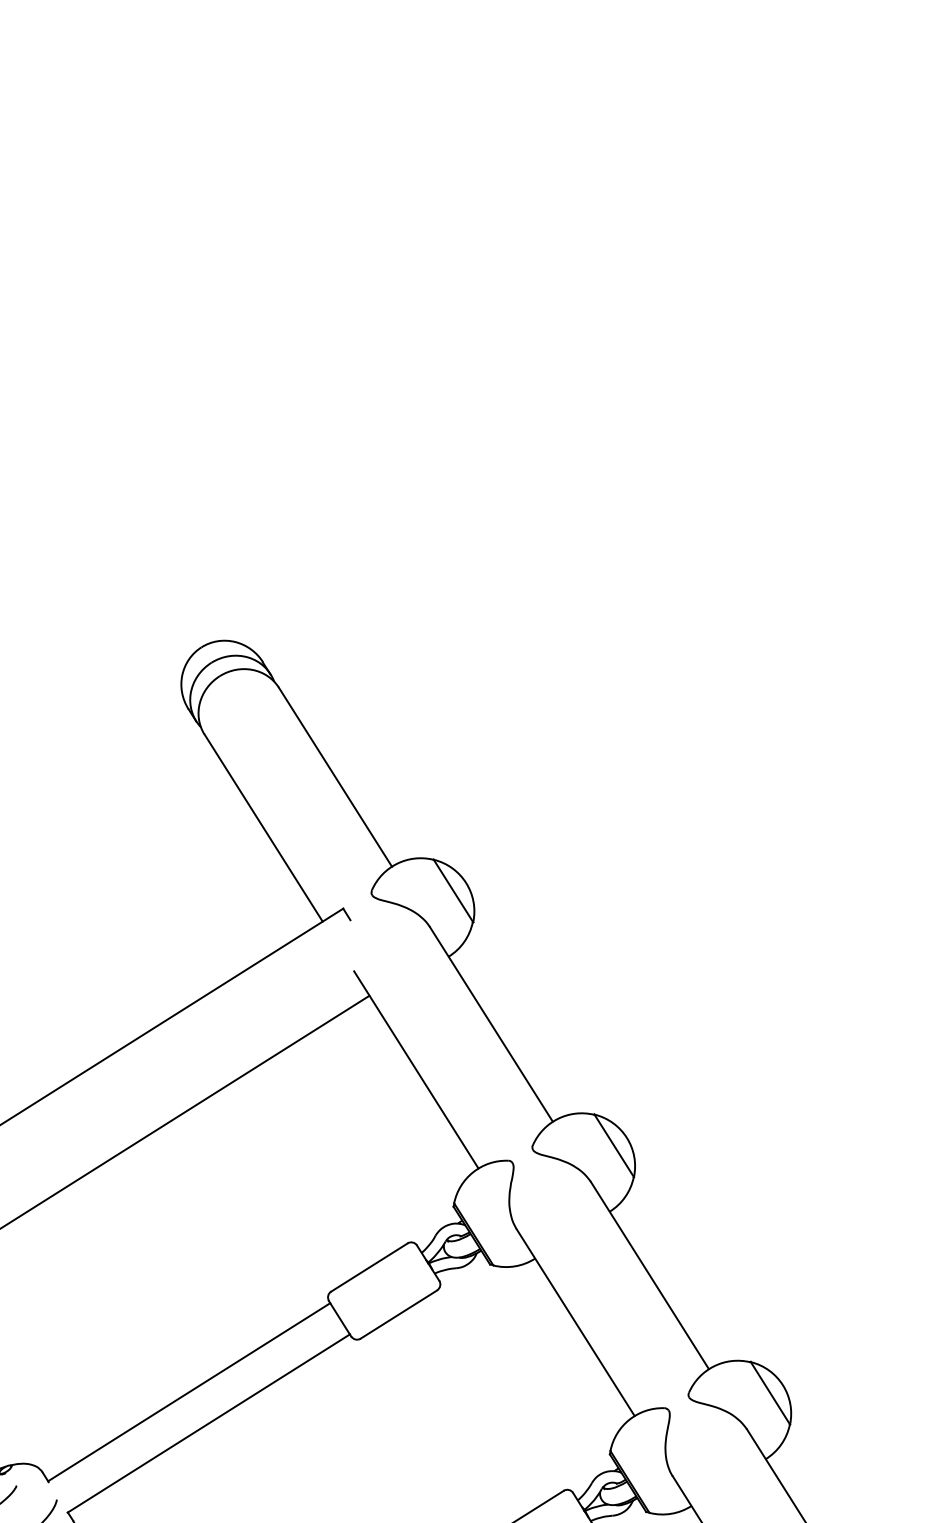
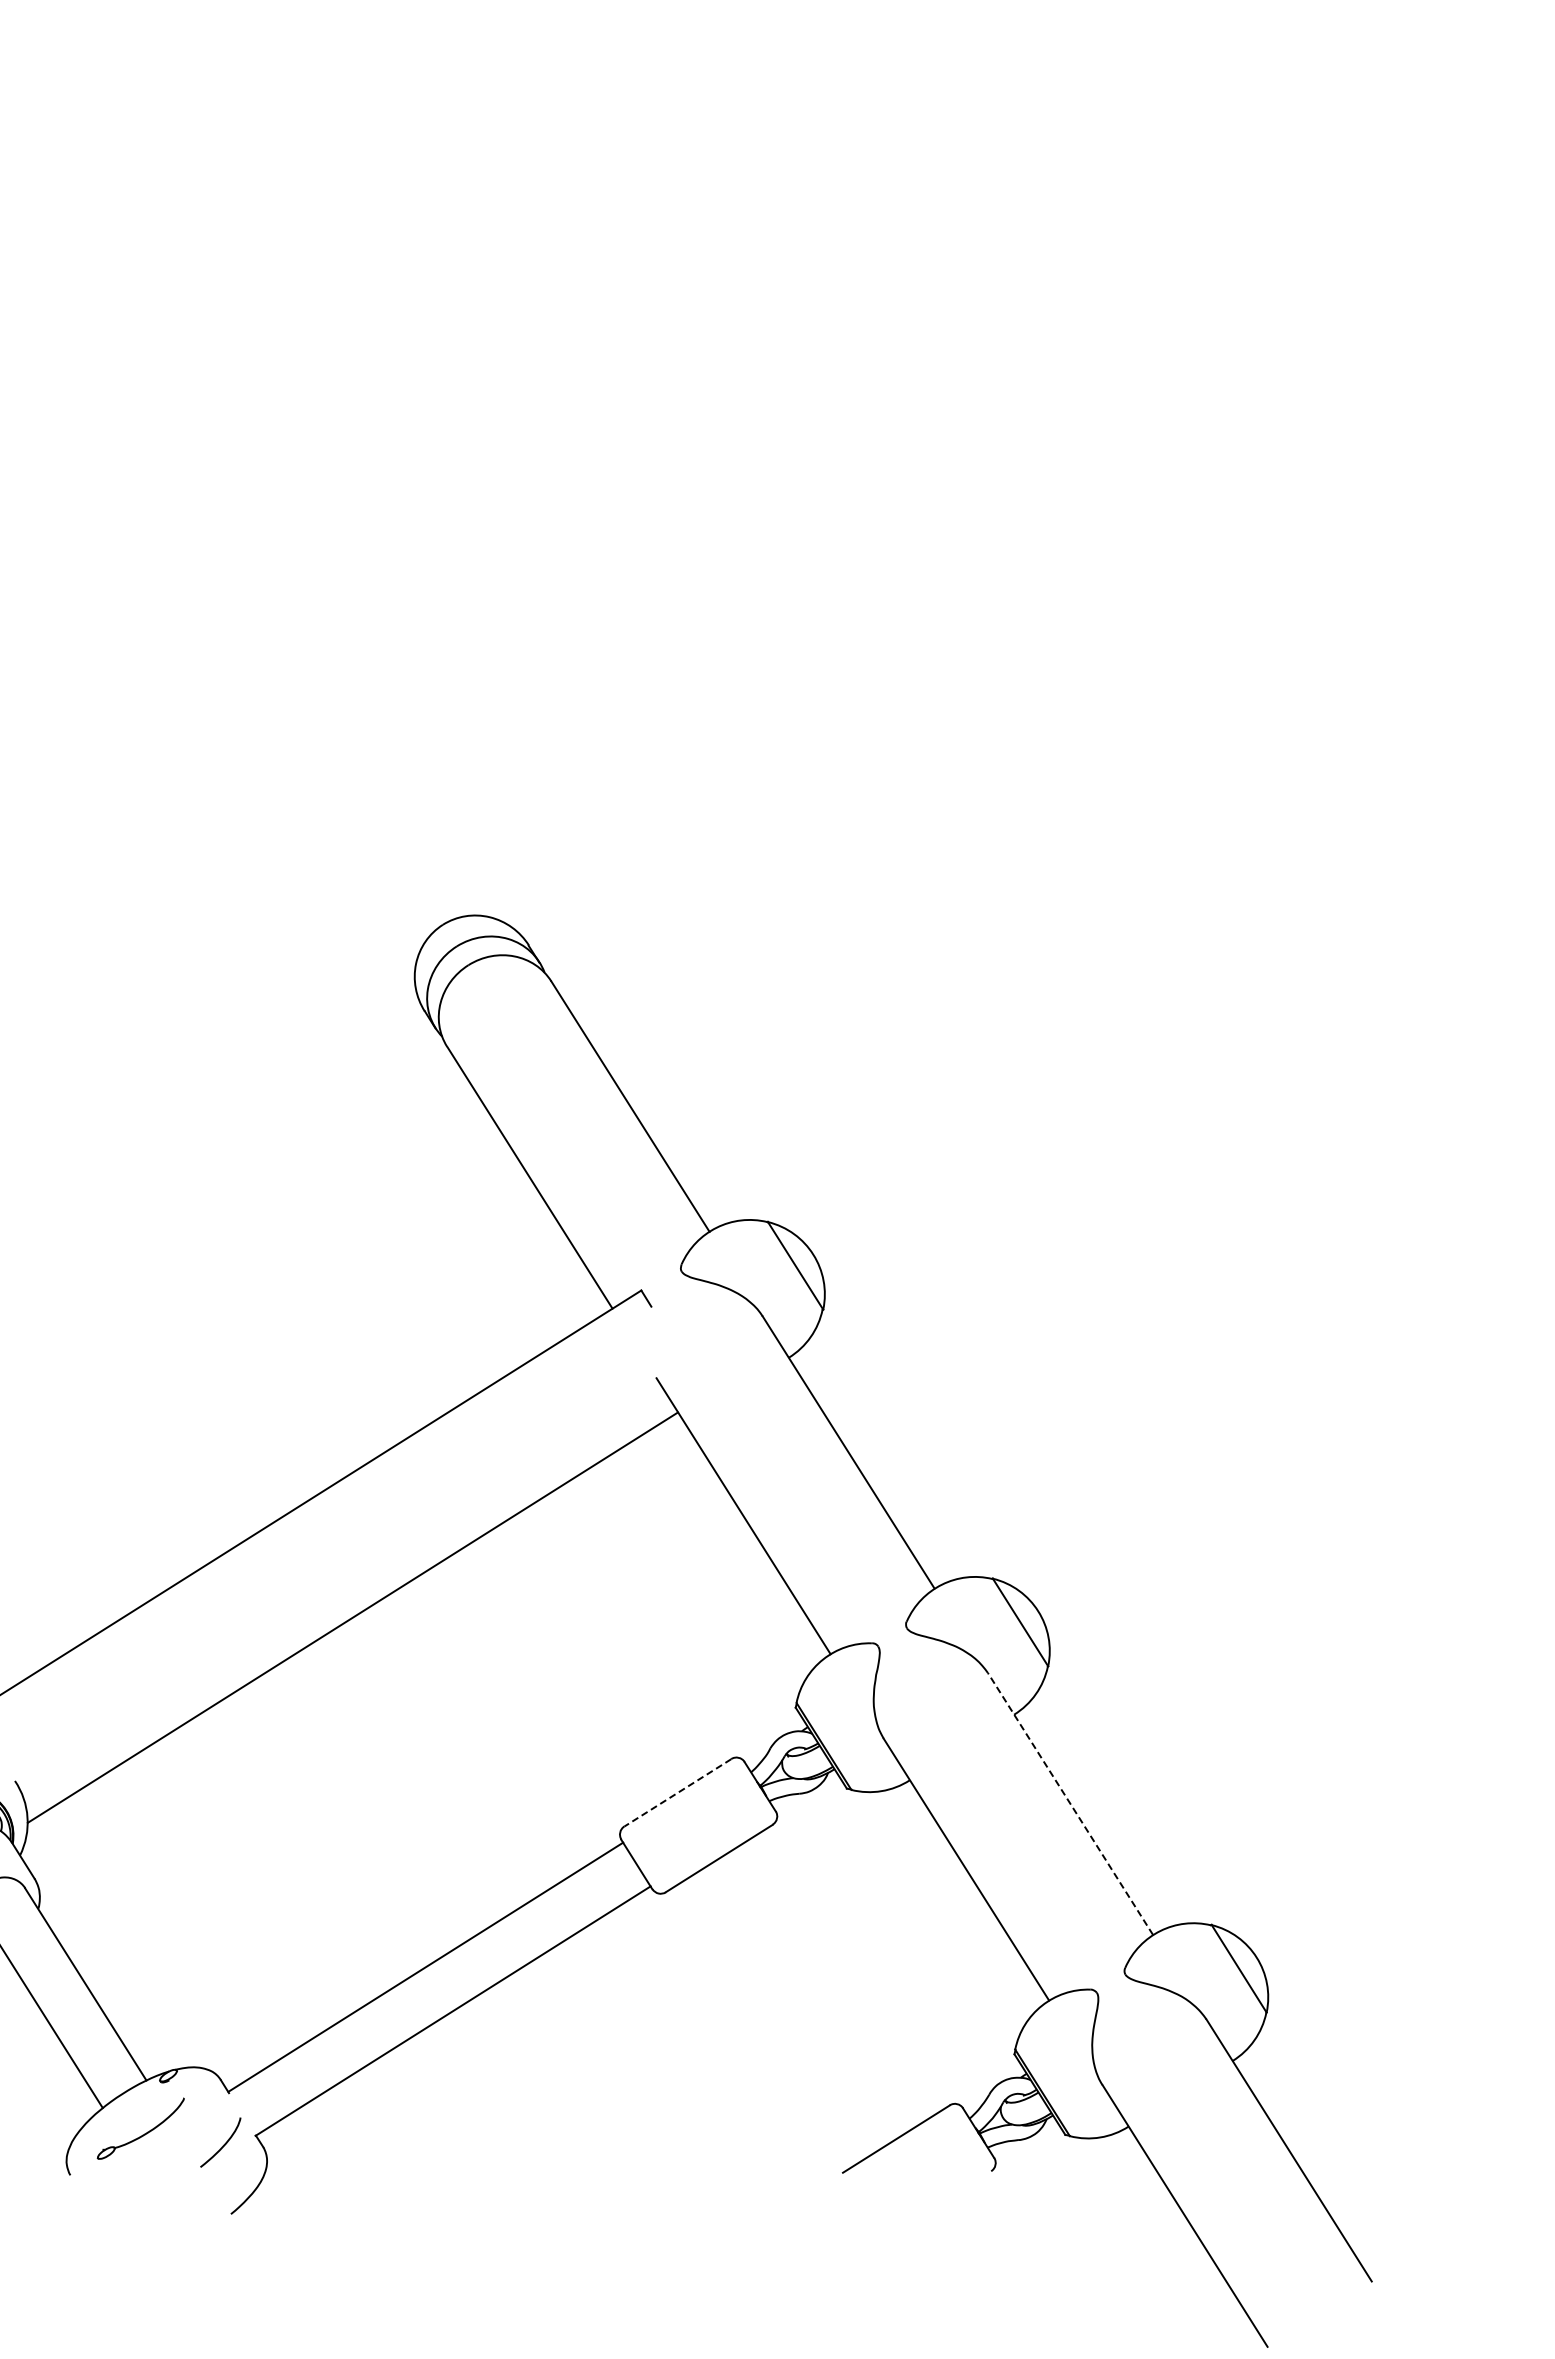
line: (369, 1268) -> (677, 1793), solid -> dashed
line: (649, 1275) -> (1070, 1803), solid -> dashed

